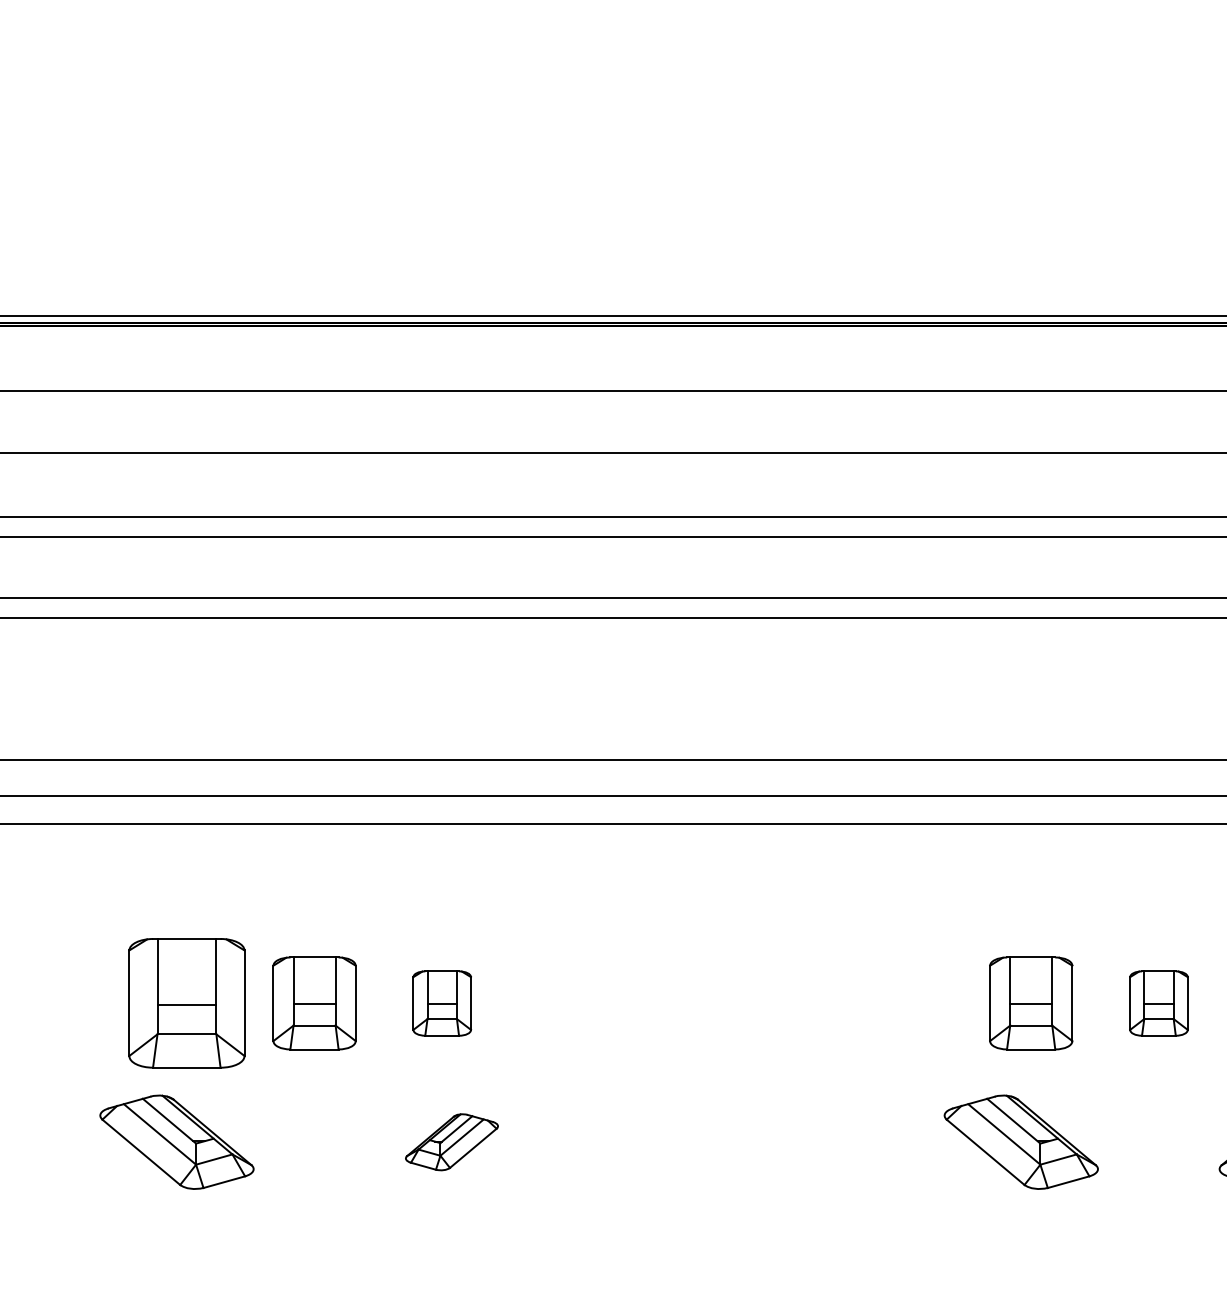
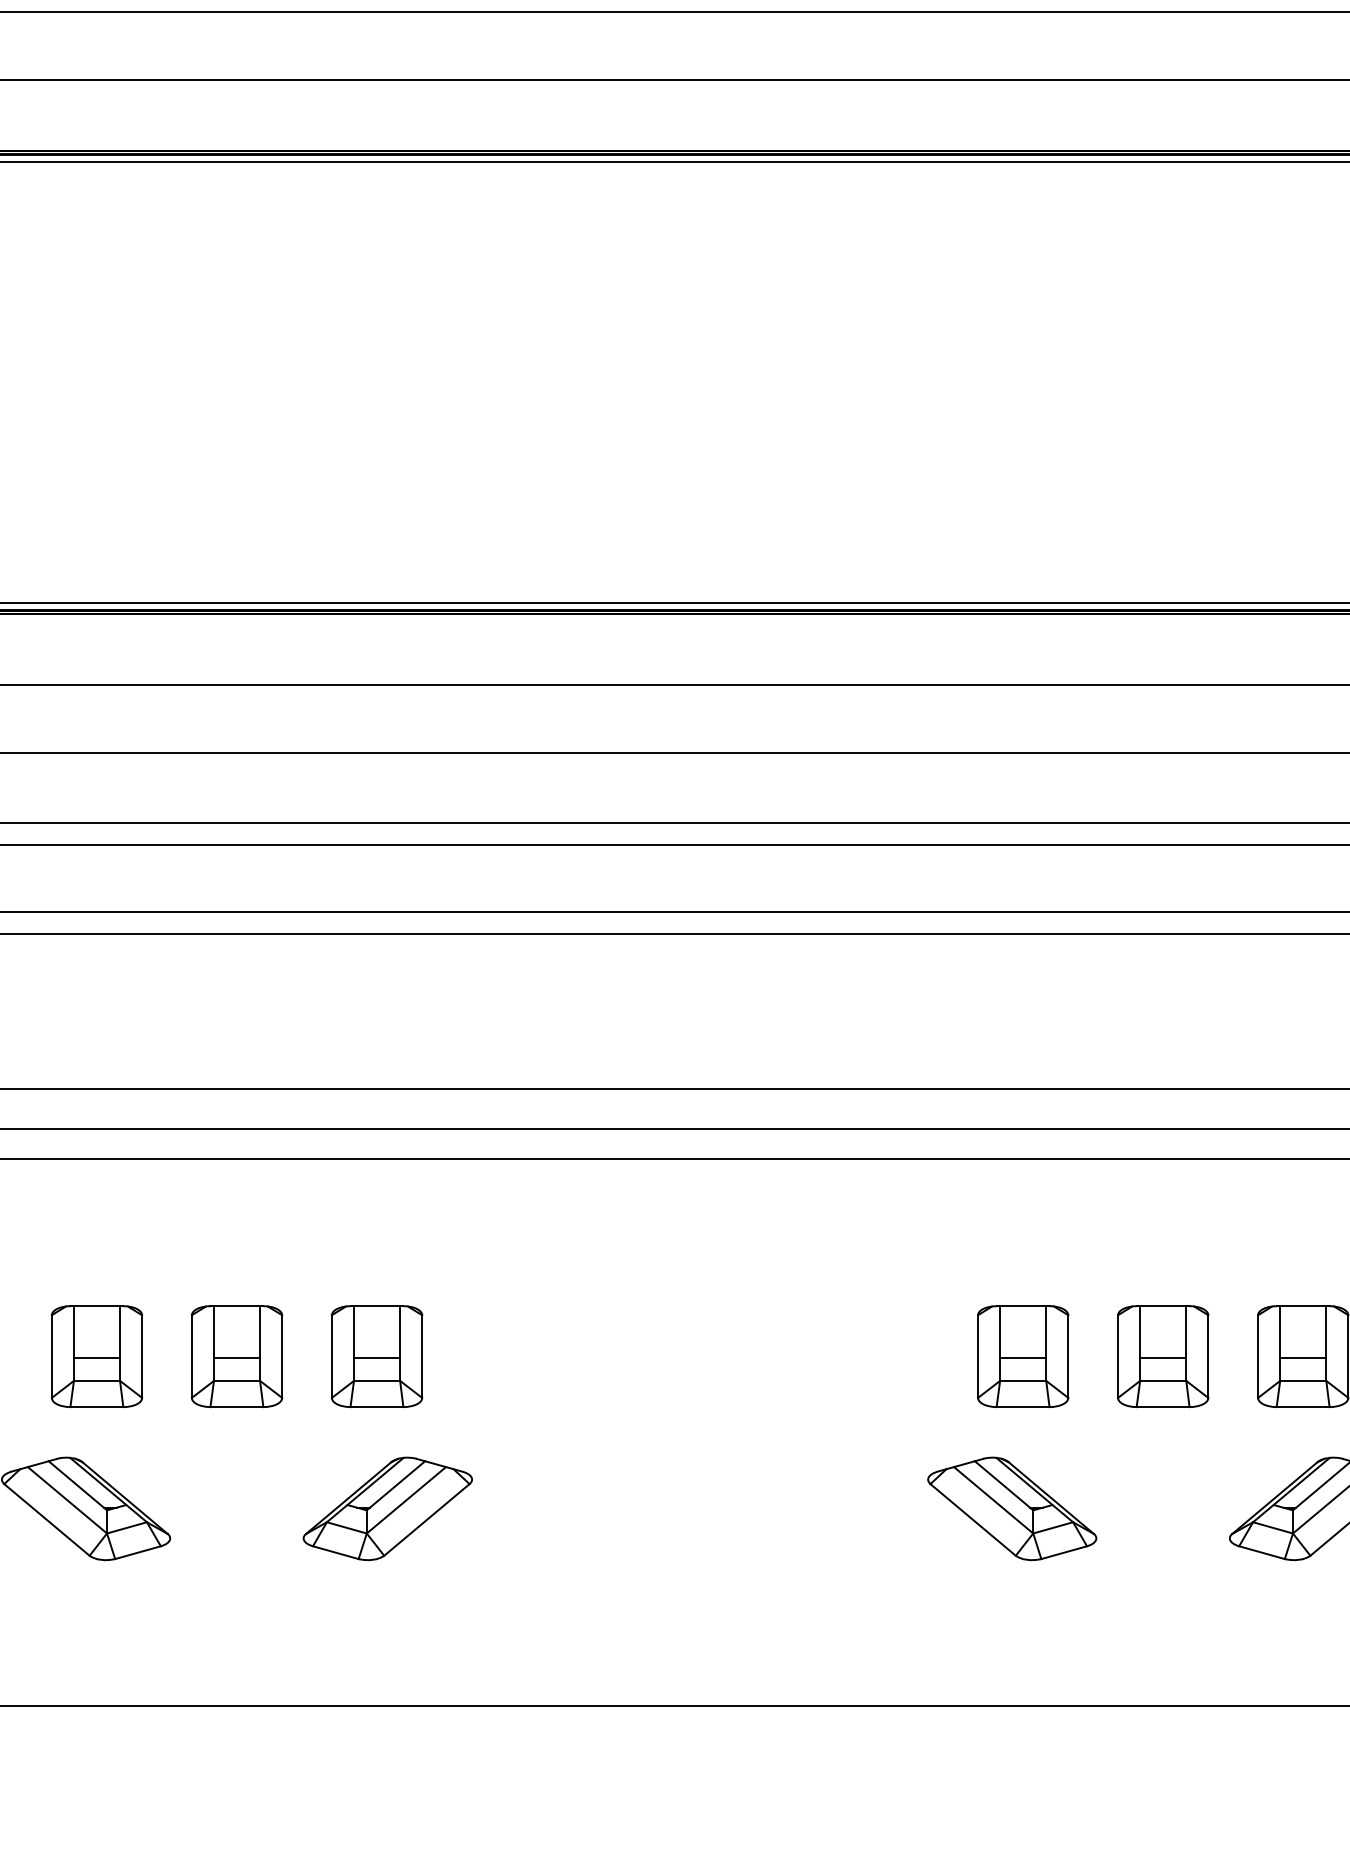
part: (186, 1003) -> (96, 1356), size x0.71
part: (441, 1003) -> (376, 1356), size x1.43
part: (1159, 1003) -> (1163, 1356), size x1.43
part: (451, 1141) -> (387, 1508), size x1.67

